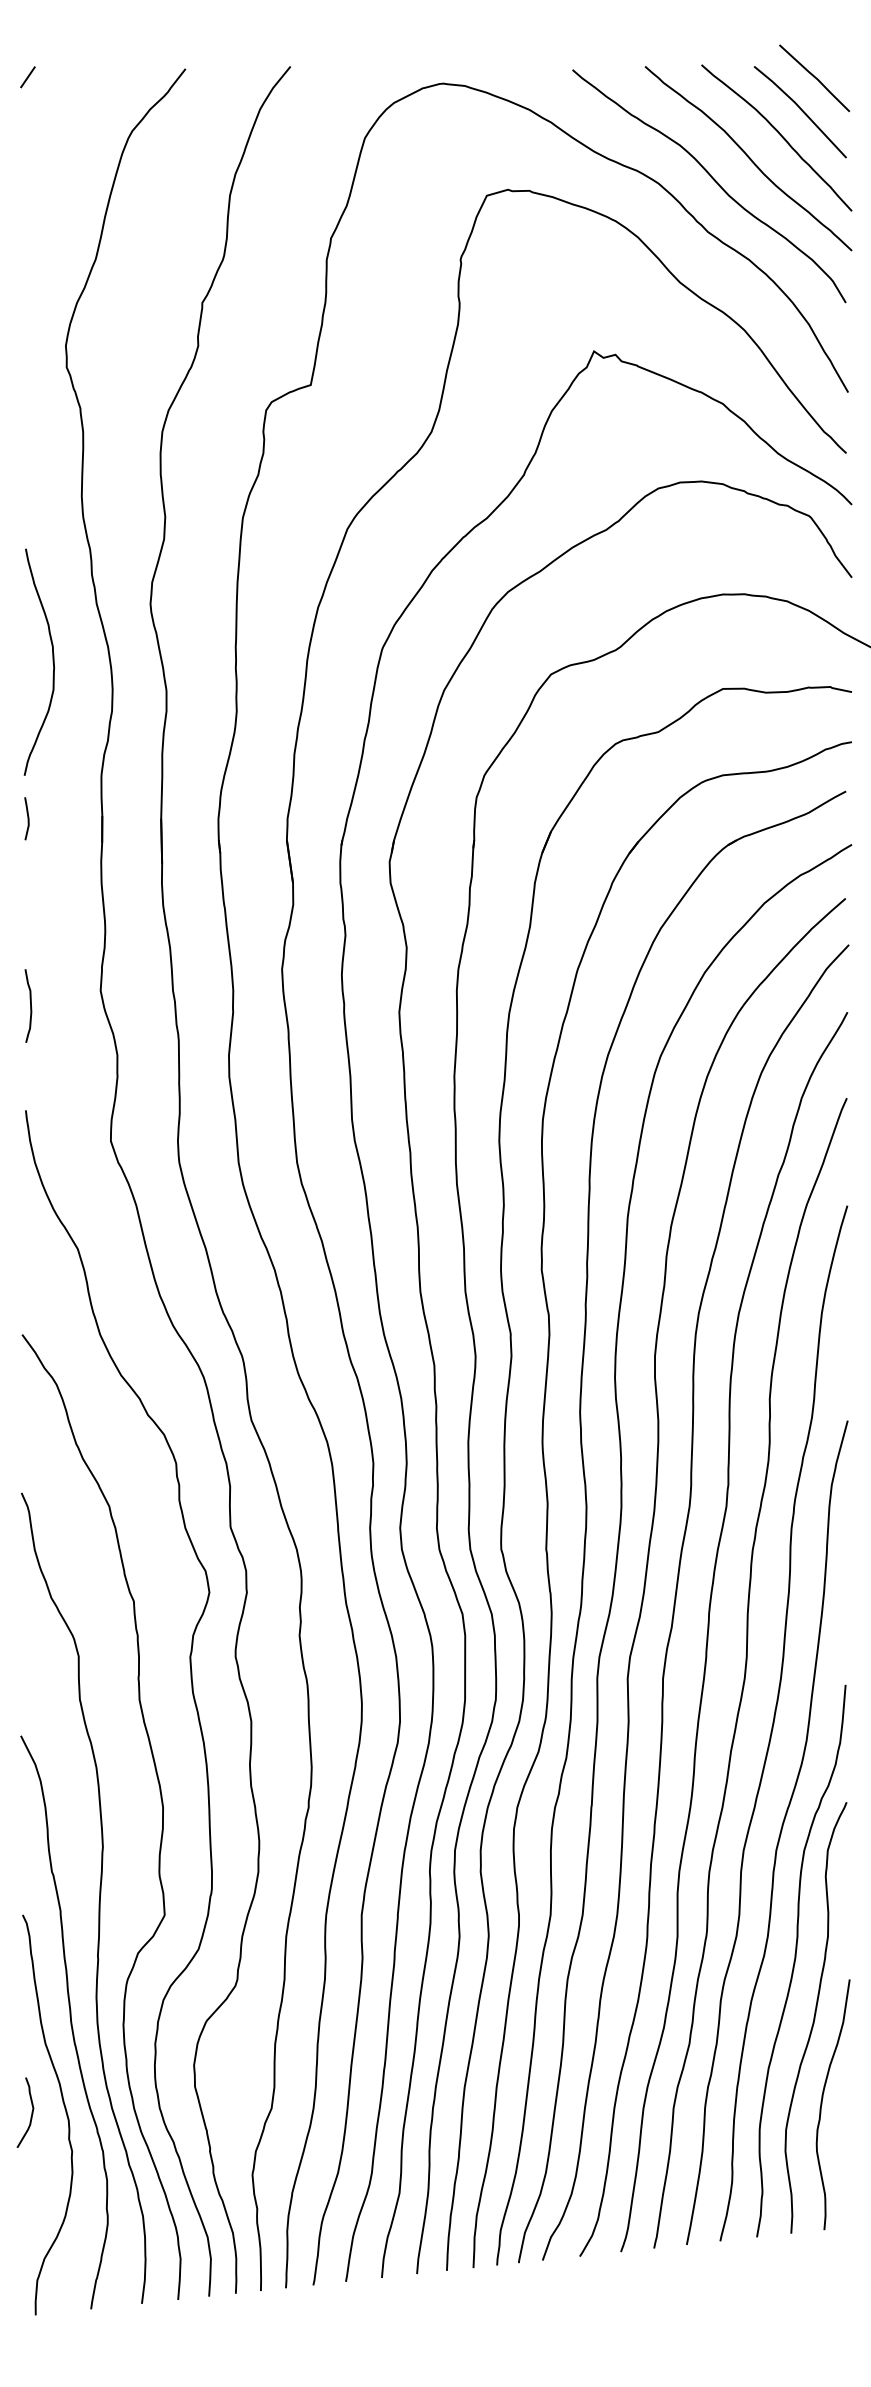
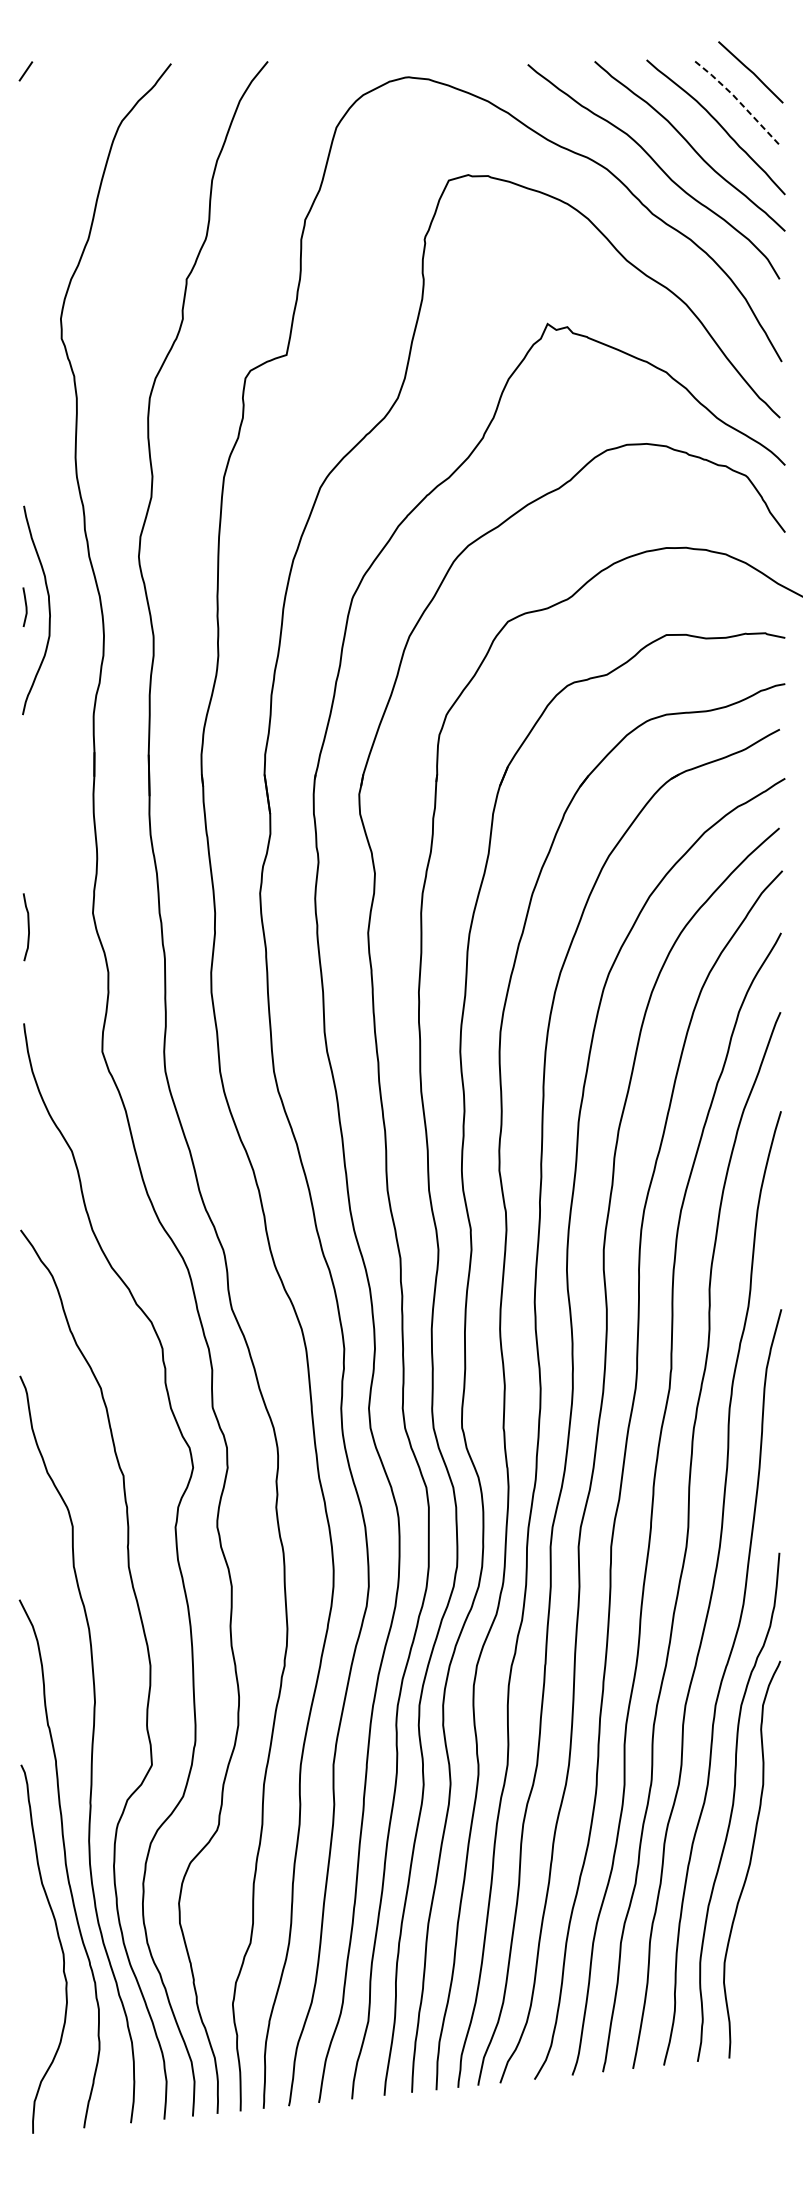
line: (801, 109) -> (738, 101), solid -> dashed
line: (27, 818) -> (25, 606), moved
curve: (822, 2104) -> (758, 1939), removed
curve: (31, 2112) -> (29, 1946), removed

